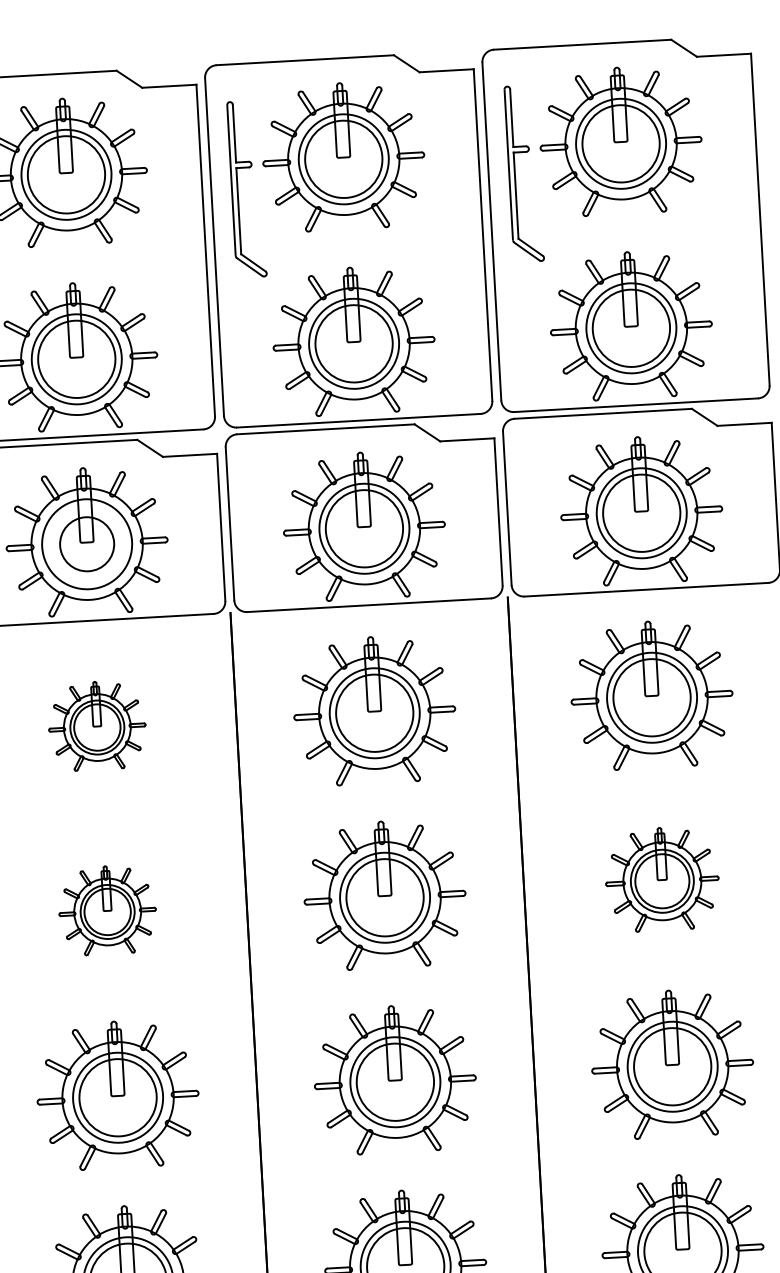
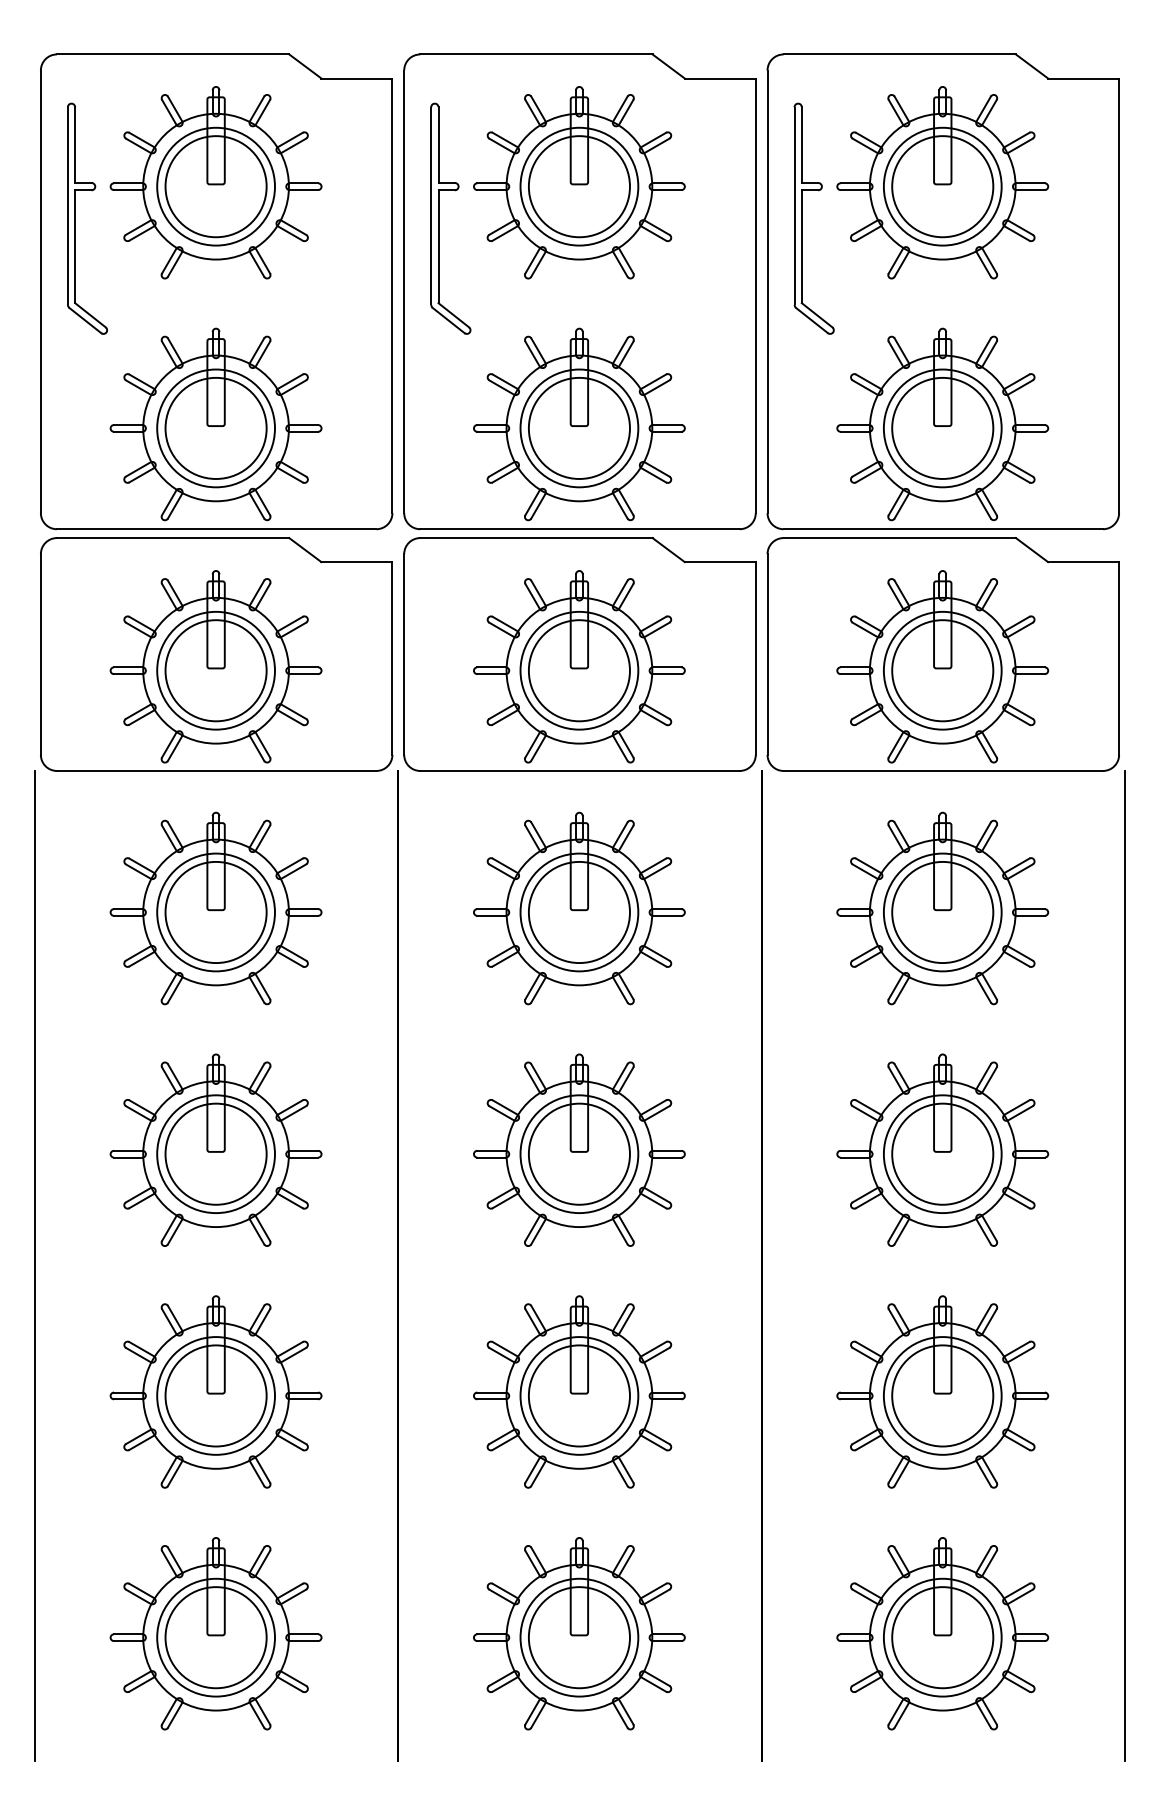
circle: (86, 544) -> (215, 670), size x1.43
part: (96, 725) -> (215, 908), size x1.67
part: (661, 878) -> (942, 1149), size x1.43
part: (107, 909) -> (215, 1149), size x1.67

